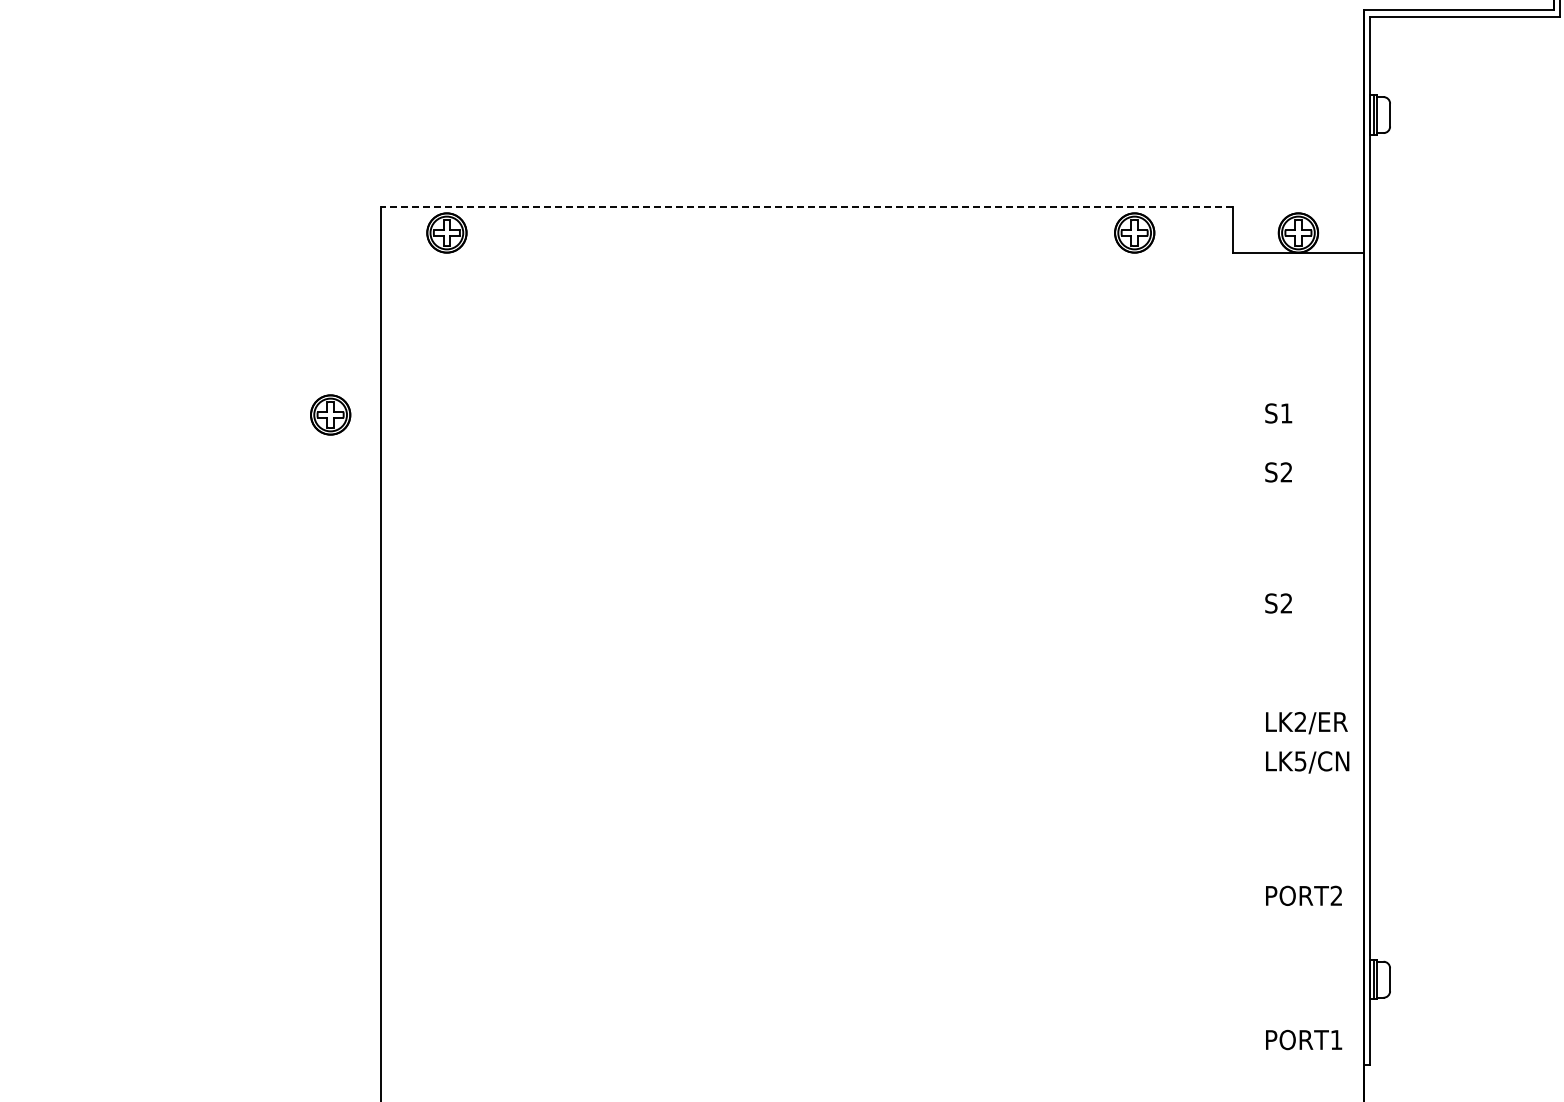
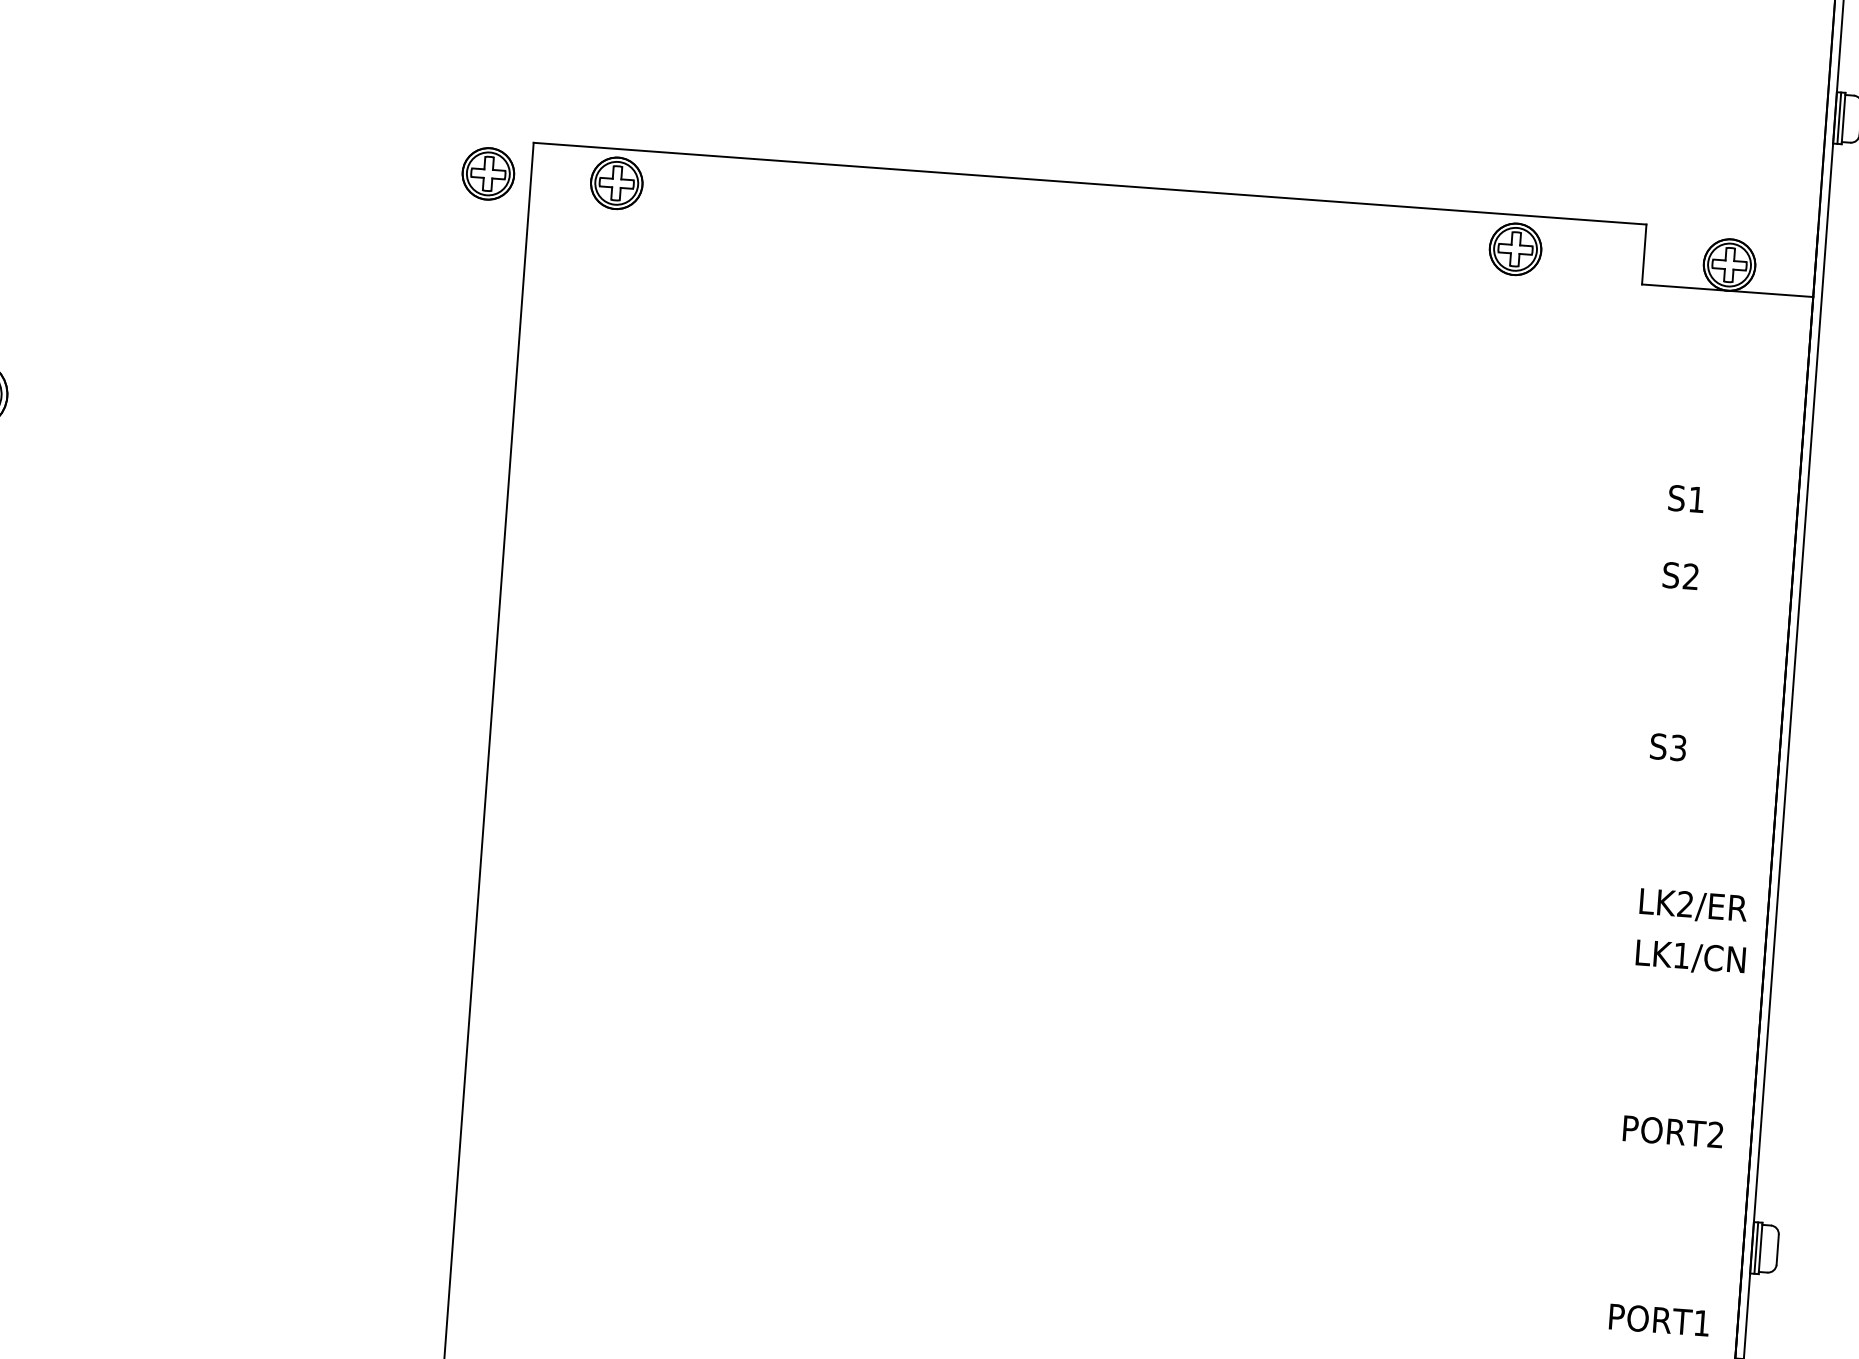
line: (807, 206) -> (1090, 183), dashed -> solid
part: (330, 414) -> (488, 173), moved
text: (1286, 603) -> (1678, 748), S2 -> S3
text: (1300, 761) -> (1681, 955), LK5/CN -> LK1/CN

